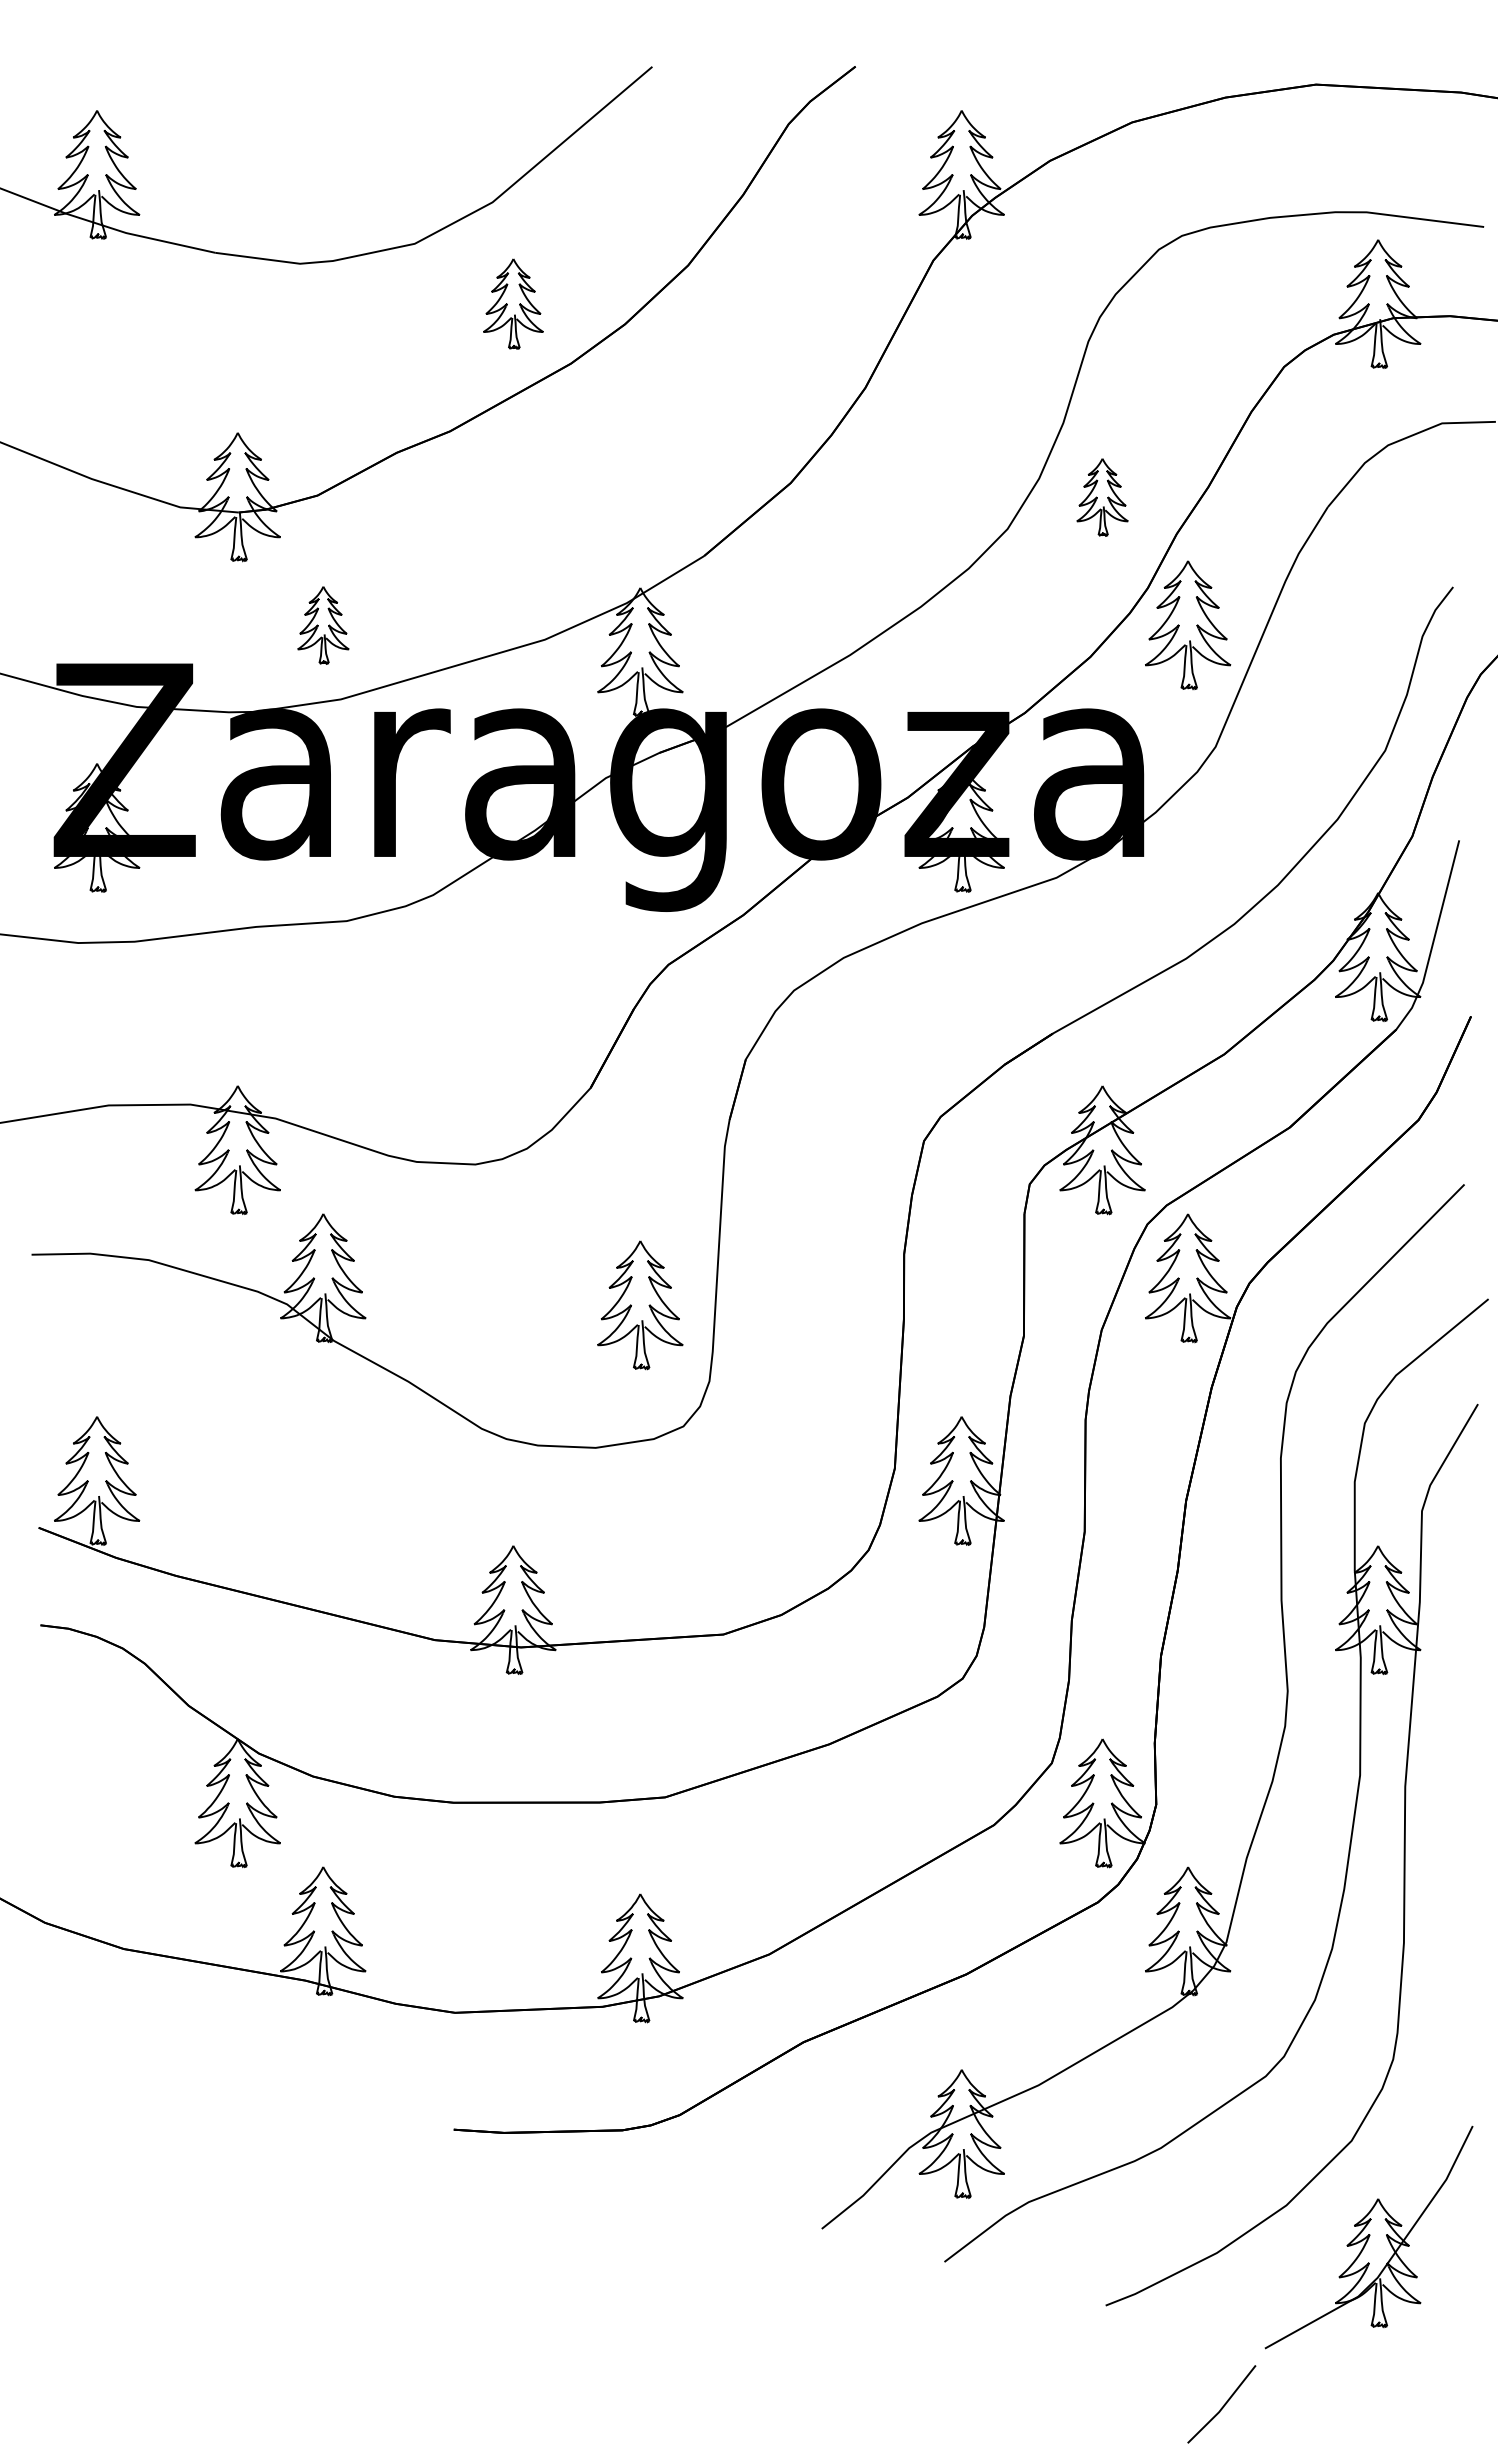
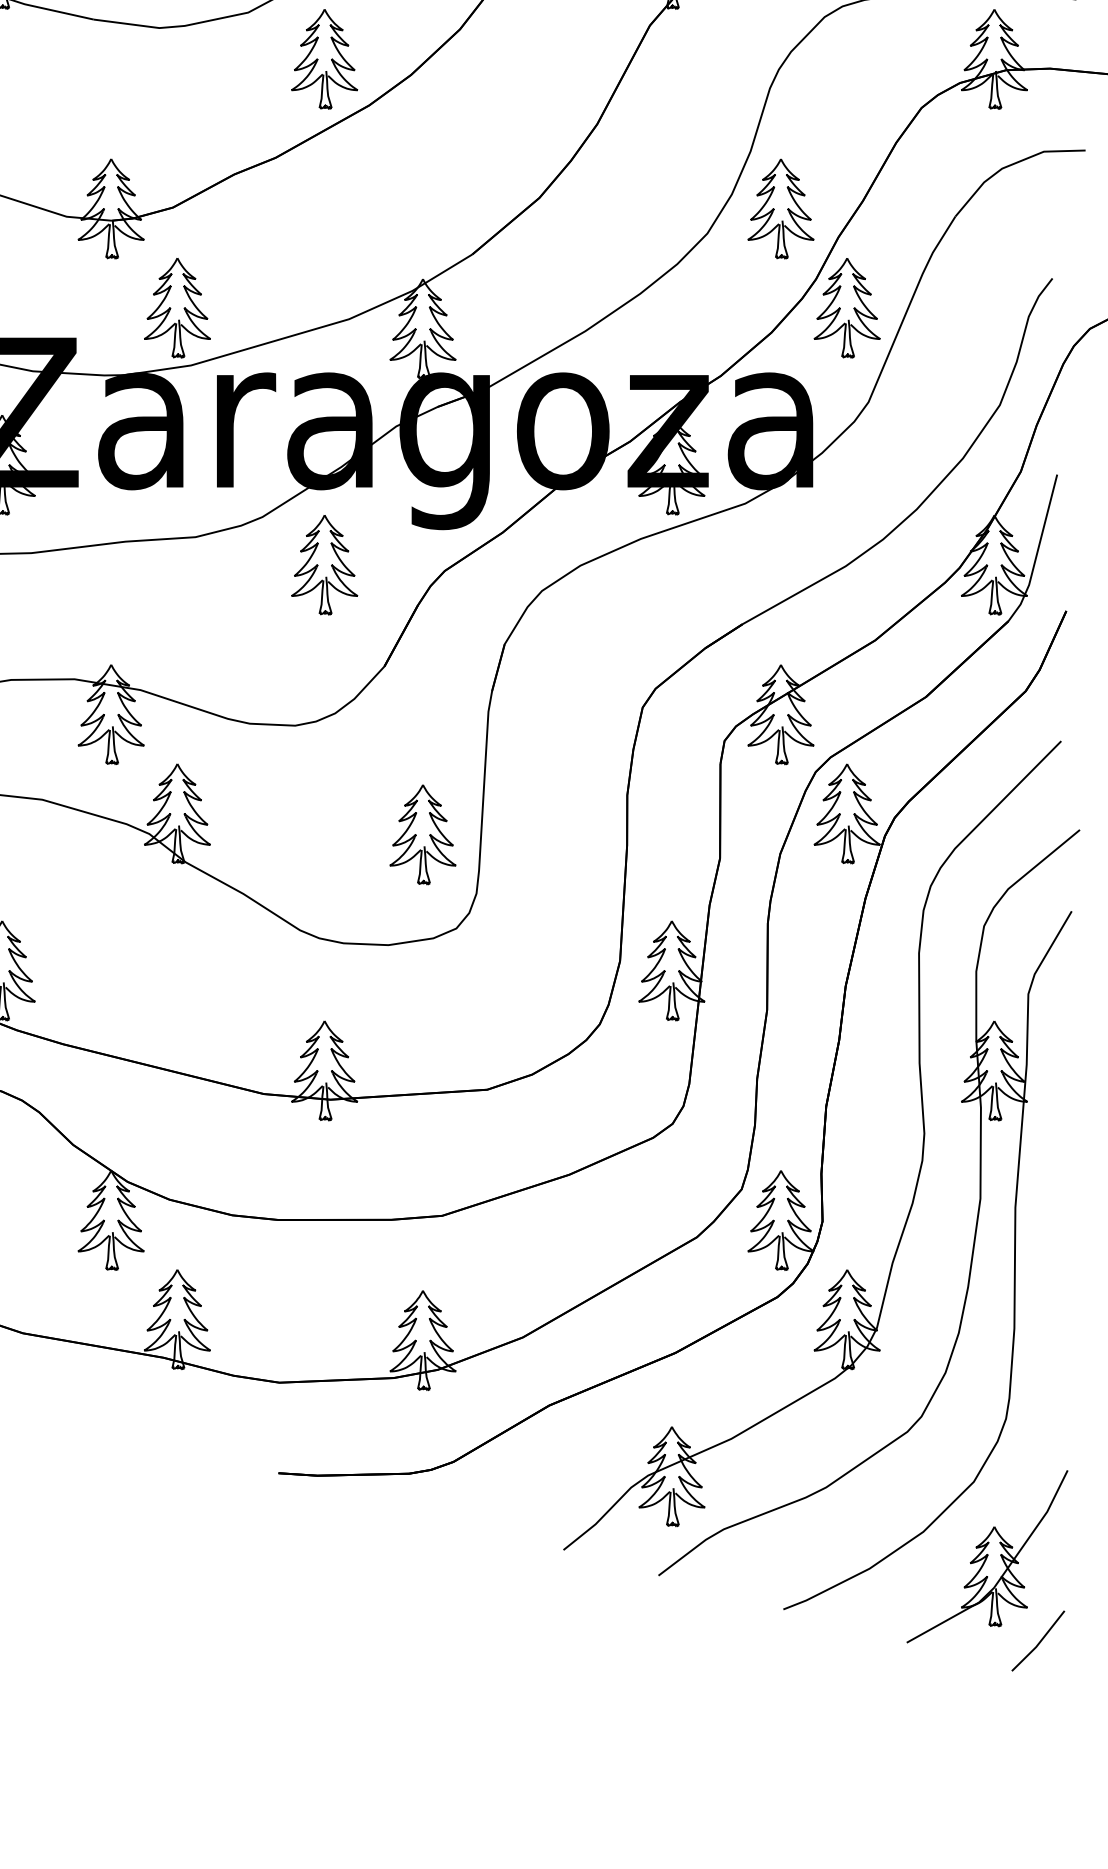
part: (513, 303) -> (324, 58), size x1.43
part: (1102, 497) -> (780, 209), size x1.67
part: (323, 625) -> (177, 308), size x1.67
part: (513, 956) -> (324, 564), added
line: (1223, 2404) -> (1039, 1641), moved

